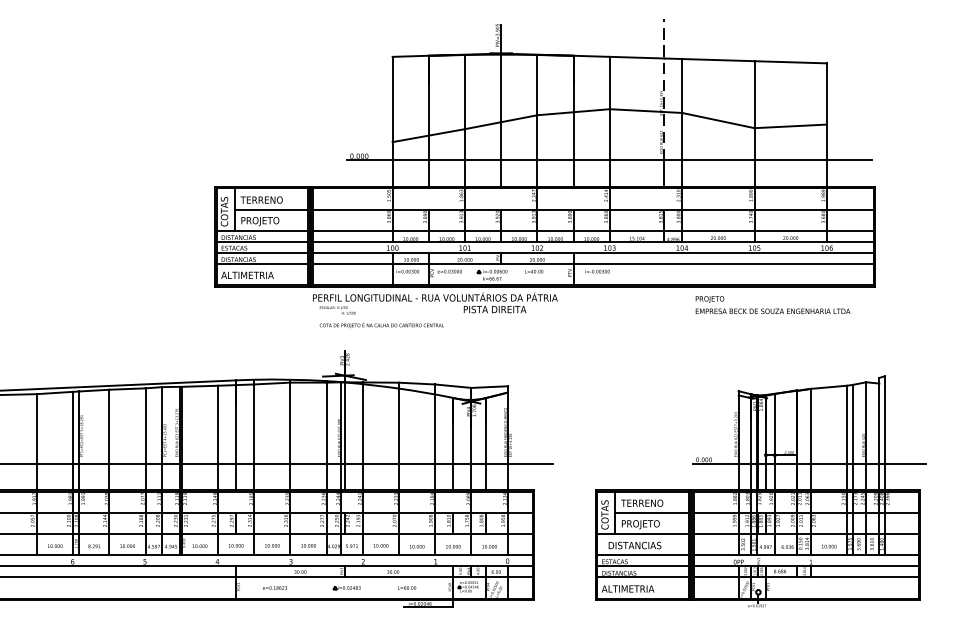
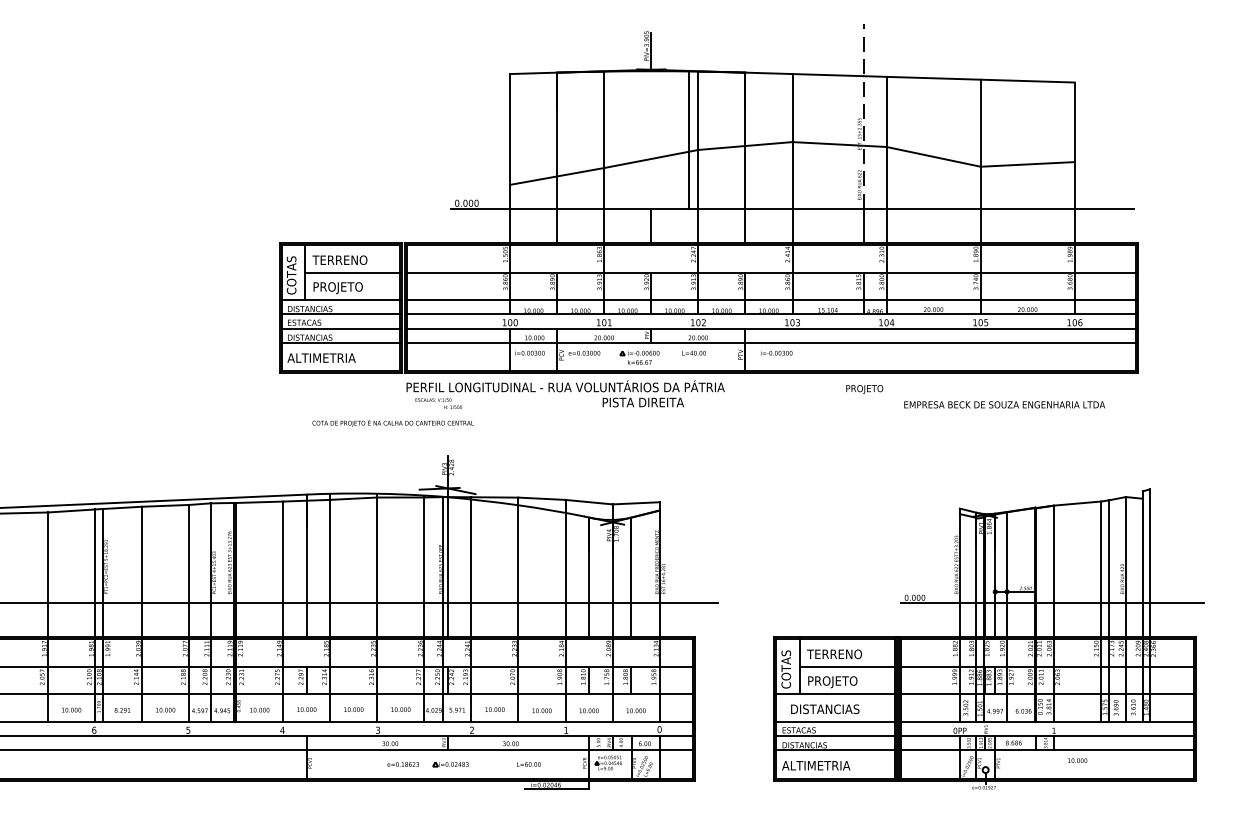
line: (501, 107) -> (689, 139), moved
text: (709, 299) -> (864, 389), moved
text: (381, 324) -> (392, 422), moved
text: (829, 546) -> (1077, 760), moved
text: (274, 588) -> (402, 764), moved

